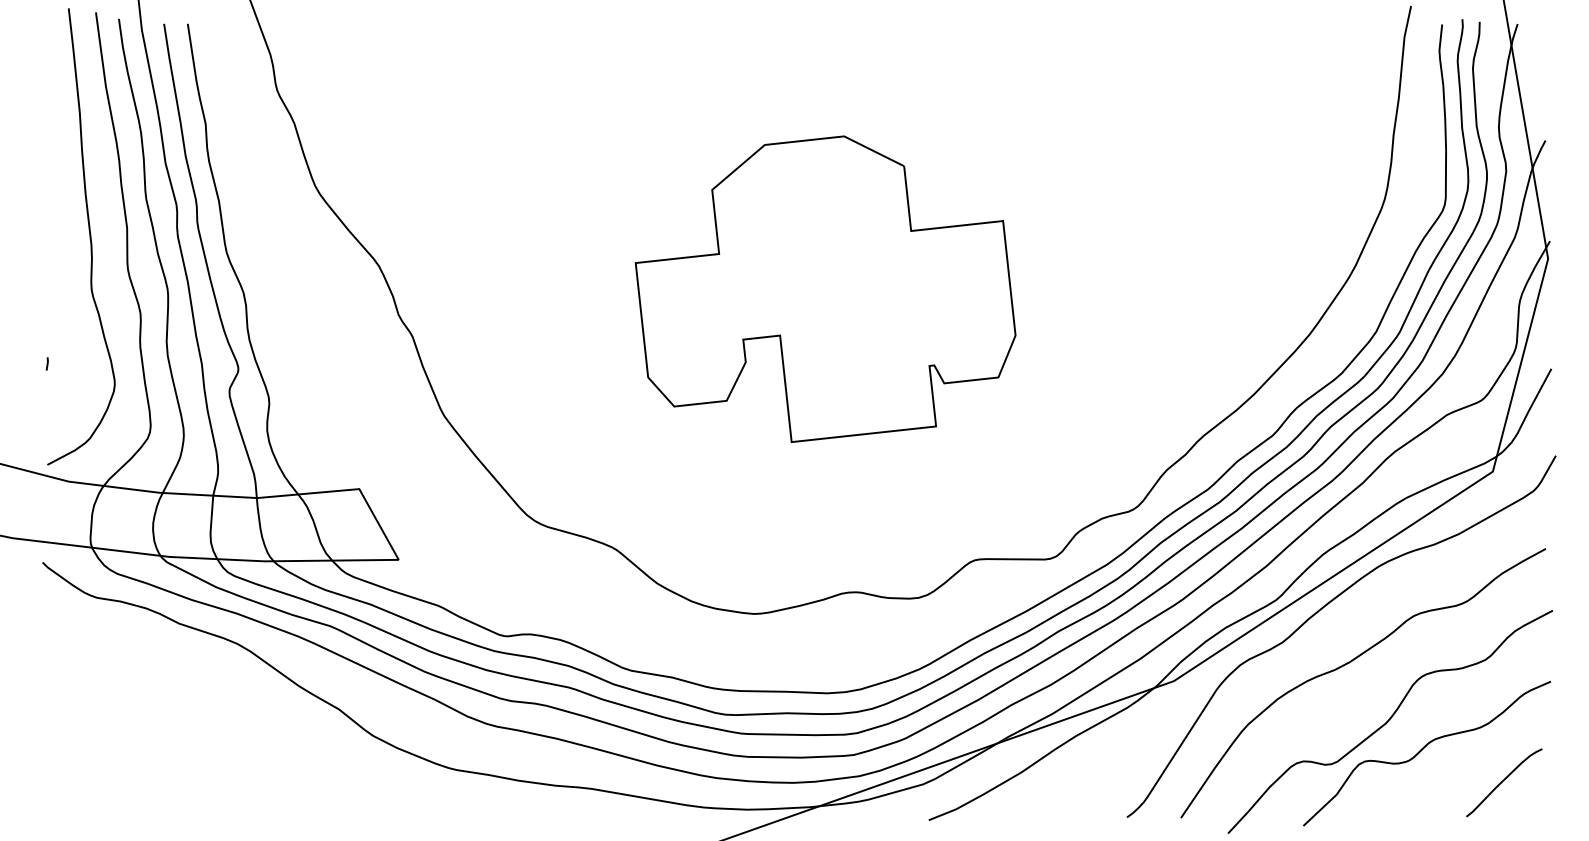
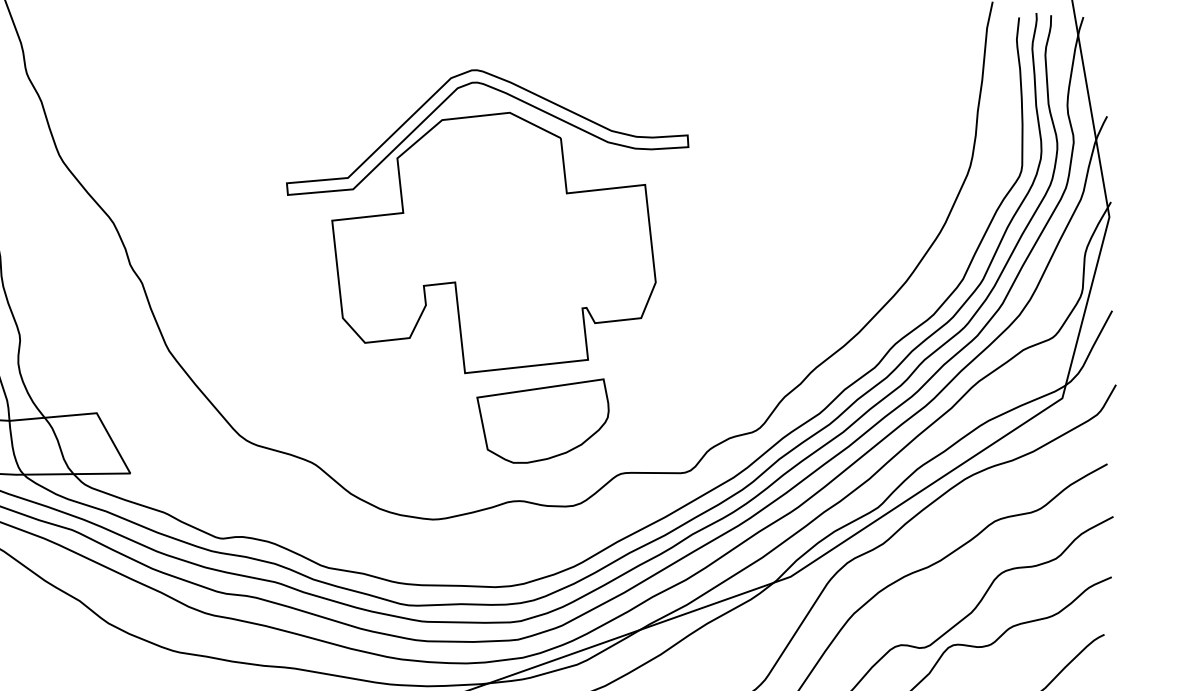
part: (836, 113) -> (503, 93), added
part: (883, 498) -> (543, 421), added

